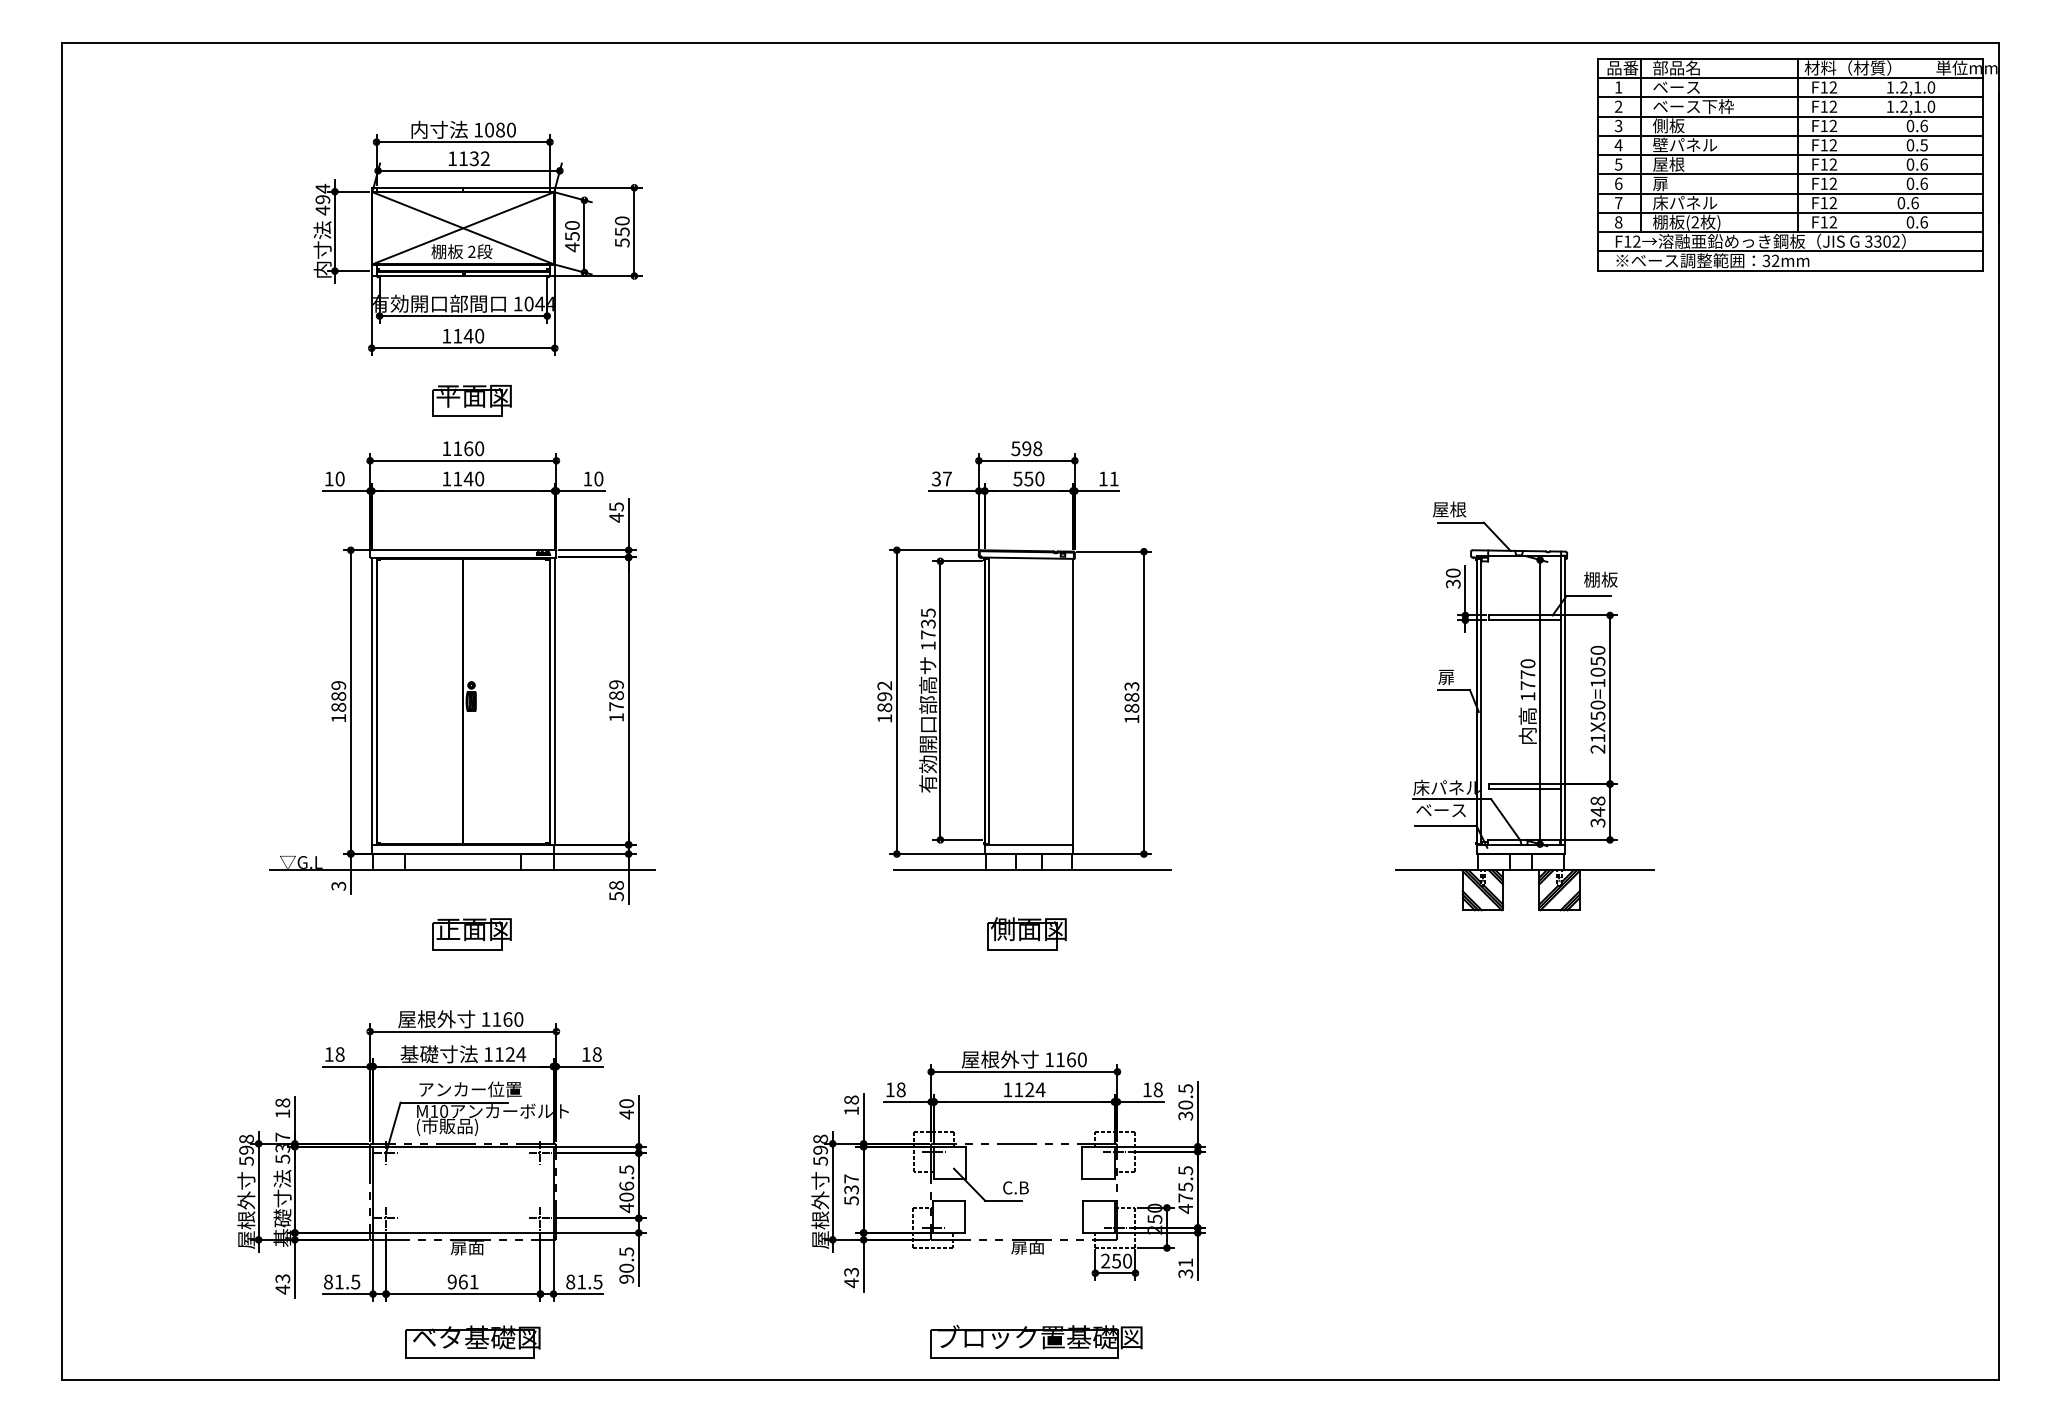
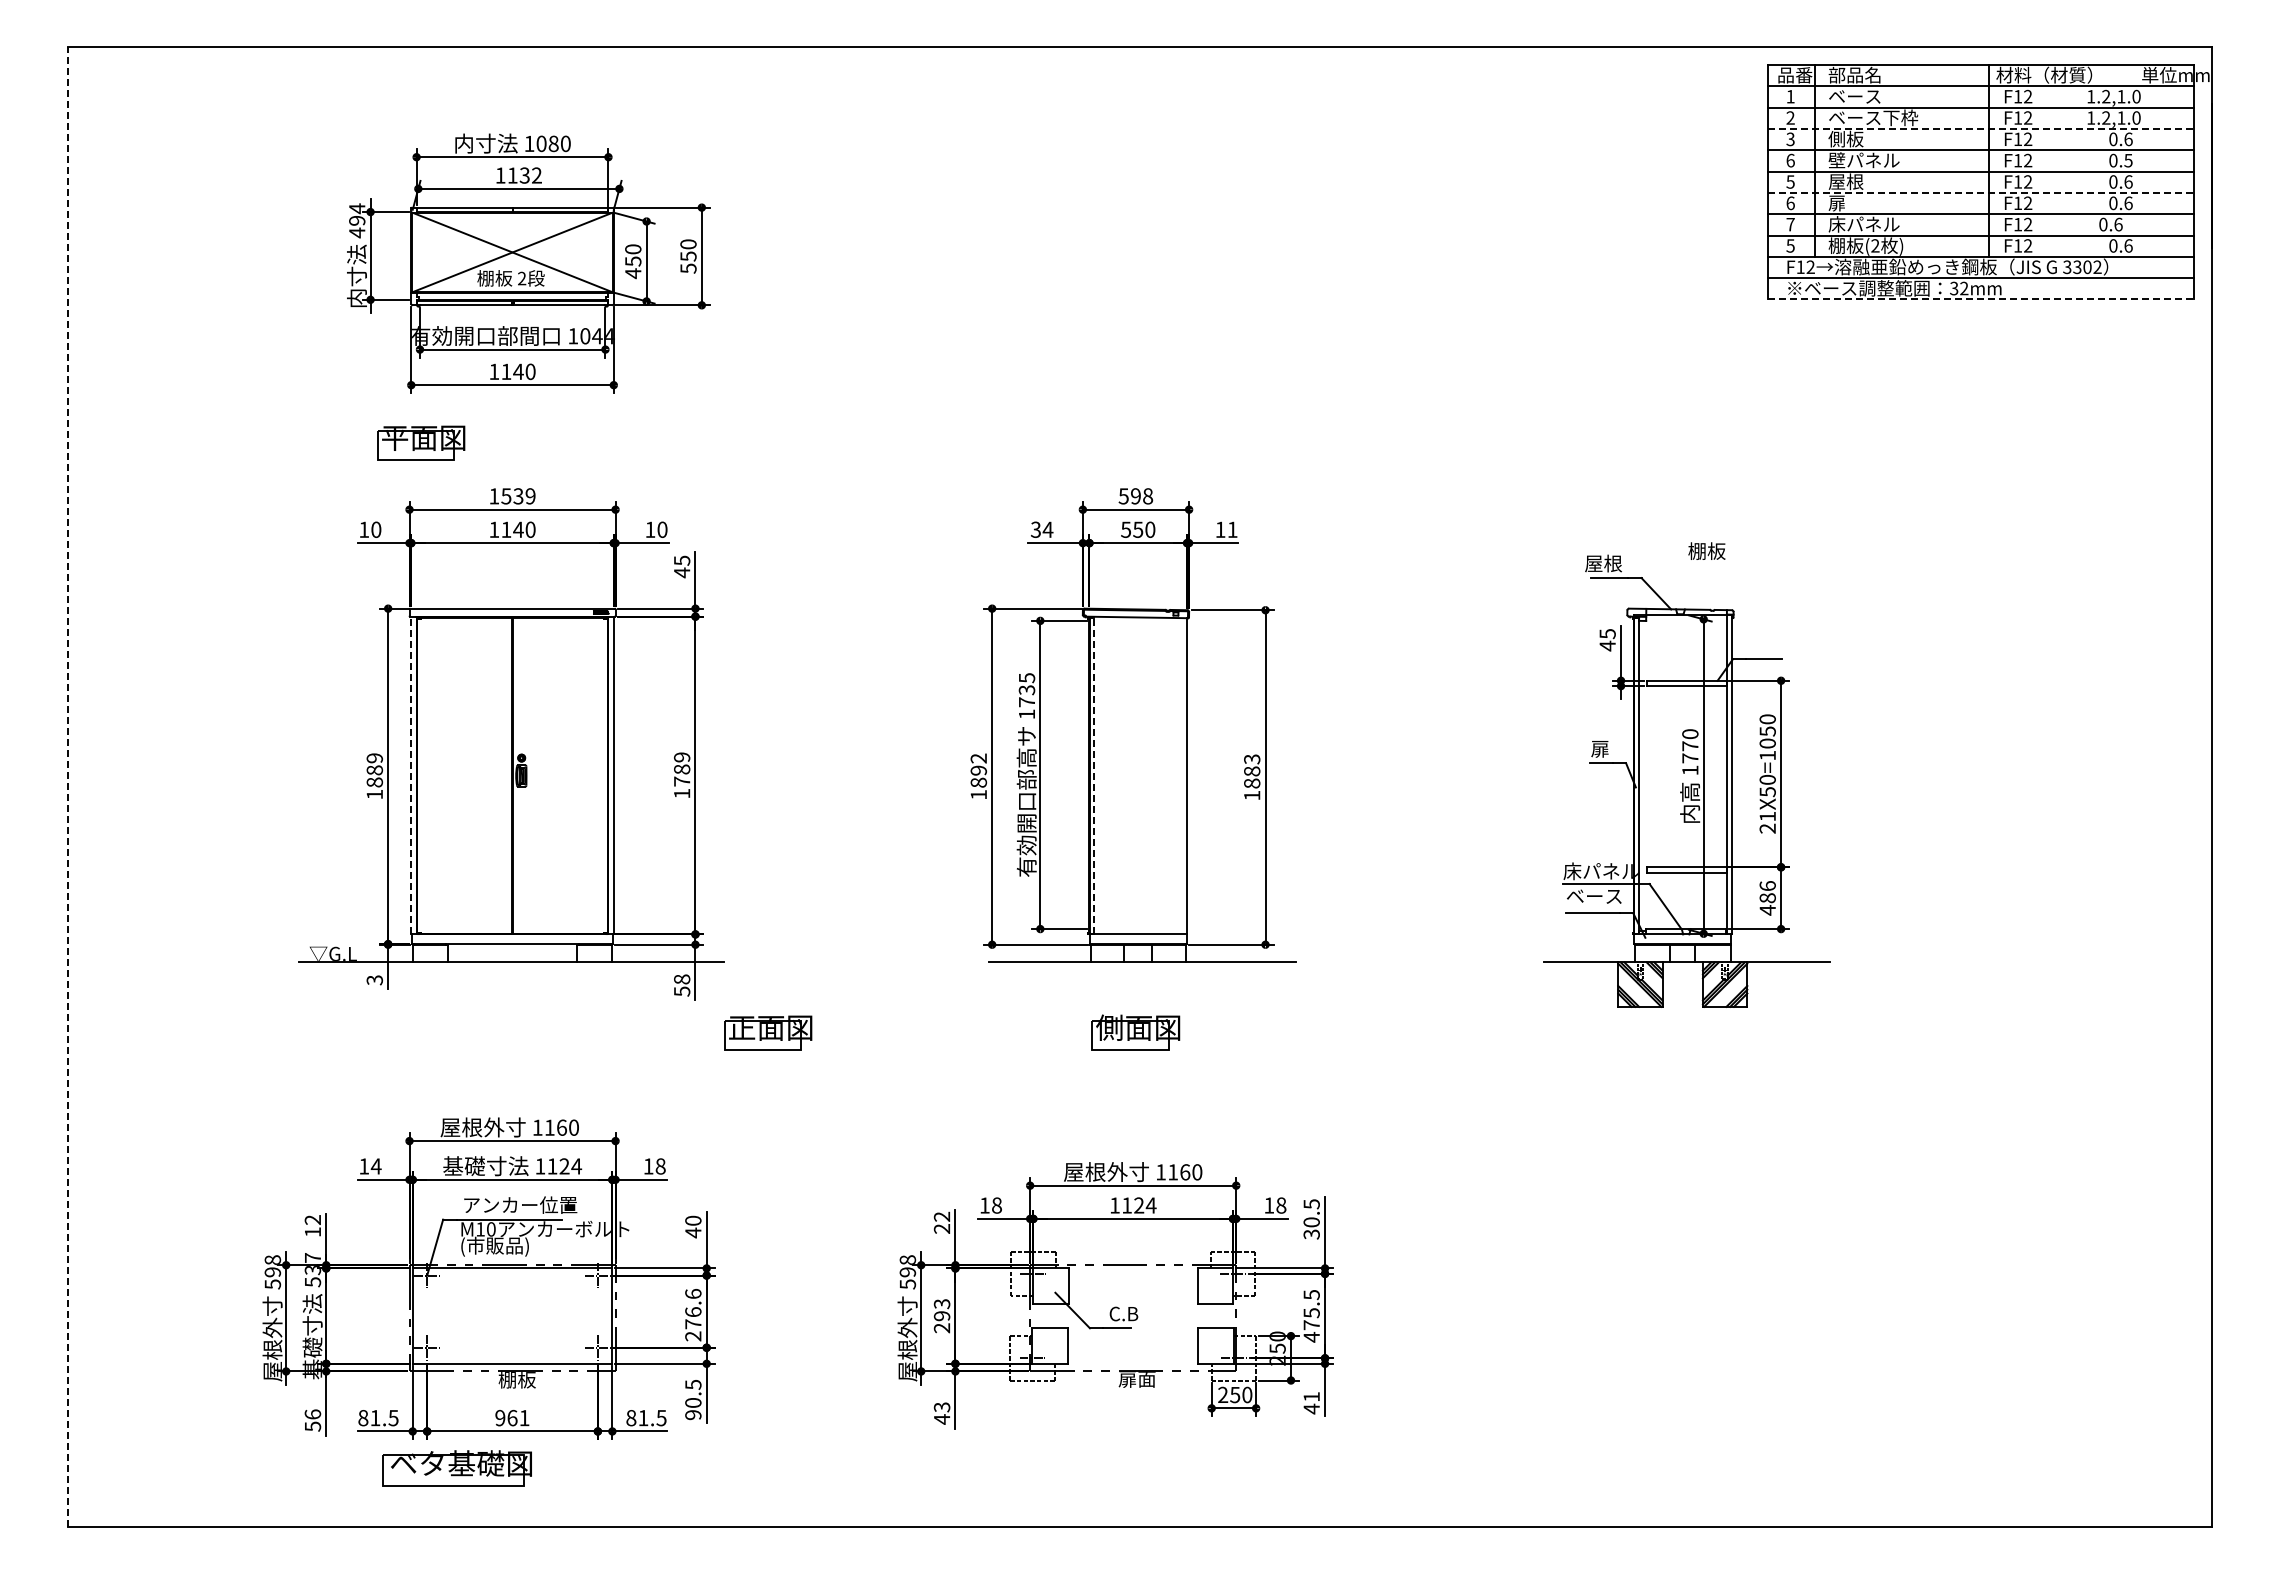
line: (1791, 116) -> (1981, 128), solid -> dashed
text: (1618, 145) -> (1790, 160), 4 -> 6
line: (1791, 174) -> (1981, 192), solid -> dashed
text: (1618, 221) -> (1790, 245), 8 -> 5
line: (1791, 270) -> (1981, 299), solid -> dashed
part: (472, 400) -> (421, 442), moved
text: (468, 448) -> (518, 496), 1160 -> 1539
text: (946, 478) -> (1047, 529), 37 -> 34
text: (1453, 579) -> (1607, 640), 30 -> 45
text: (1600, 579) -> (1706, 550), moved
line: (371, 701) -> (411, 775), solid -> dashed
line: (989, 701) -> (1094, 775), solid -> dashed
line: (61, 711) -> (68, 787), solid -> dashed
text: (1597, 812) -> (1767, 898), 348 -> 486
part: (472, 933) -> (768, 1032), moved
text: (339, 1054) -> (375, 1166), 18 -> 14
text: (282, 1103) -> (312, 1220), 18 -> 12
text: (851, 1105) -> (941, 1222), 18 -> 22
text: (626, 1188) -> (693, 1314), 406.5 -> 276.6
text: (851, 1190) -> (941, 1316), 537 -> 293
text: (466, 1248) -> (516, 1380), 扉面 -> 棚板
text: (1185, 1273) -> (1311, 1408), 31 -> 41
text: (282, 1284) -> (312, 1420), 43 -> 56
part: (1036, 1341) -> (1146, 1483), removed
part: (472, 1342) -> (456, 1468), moved

